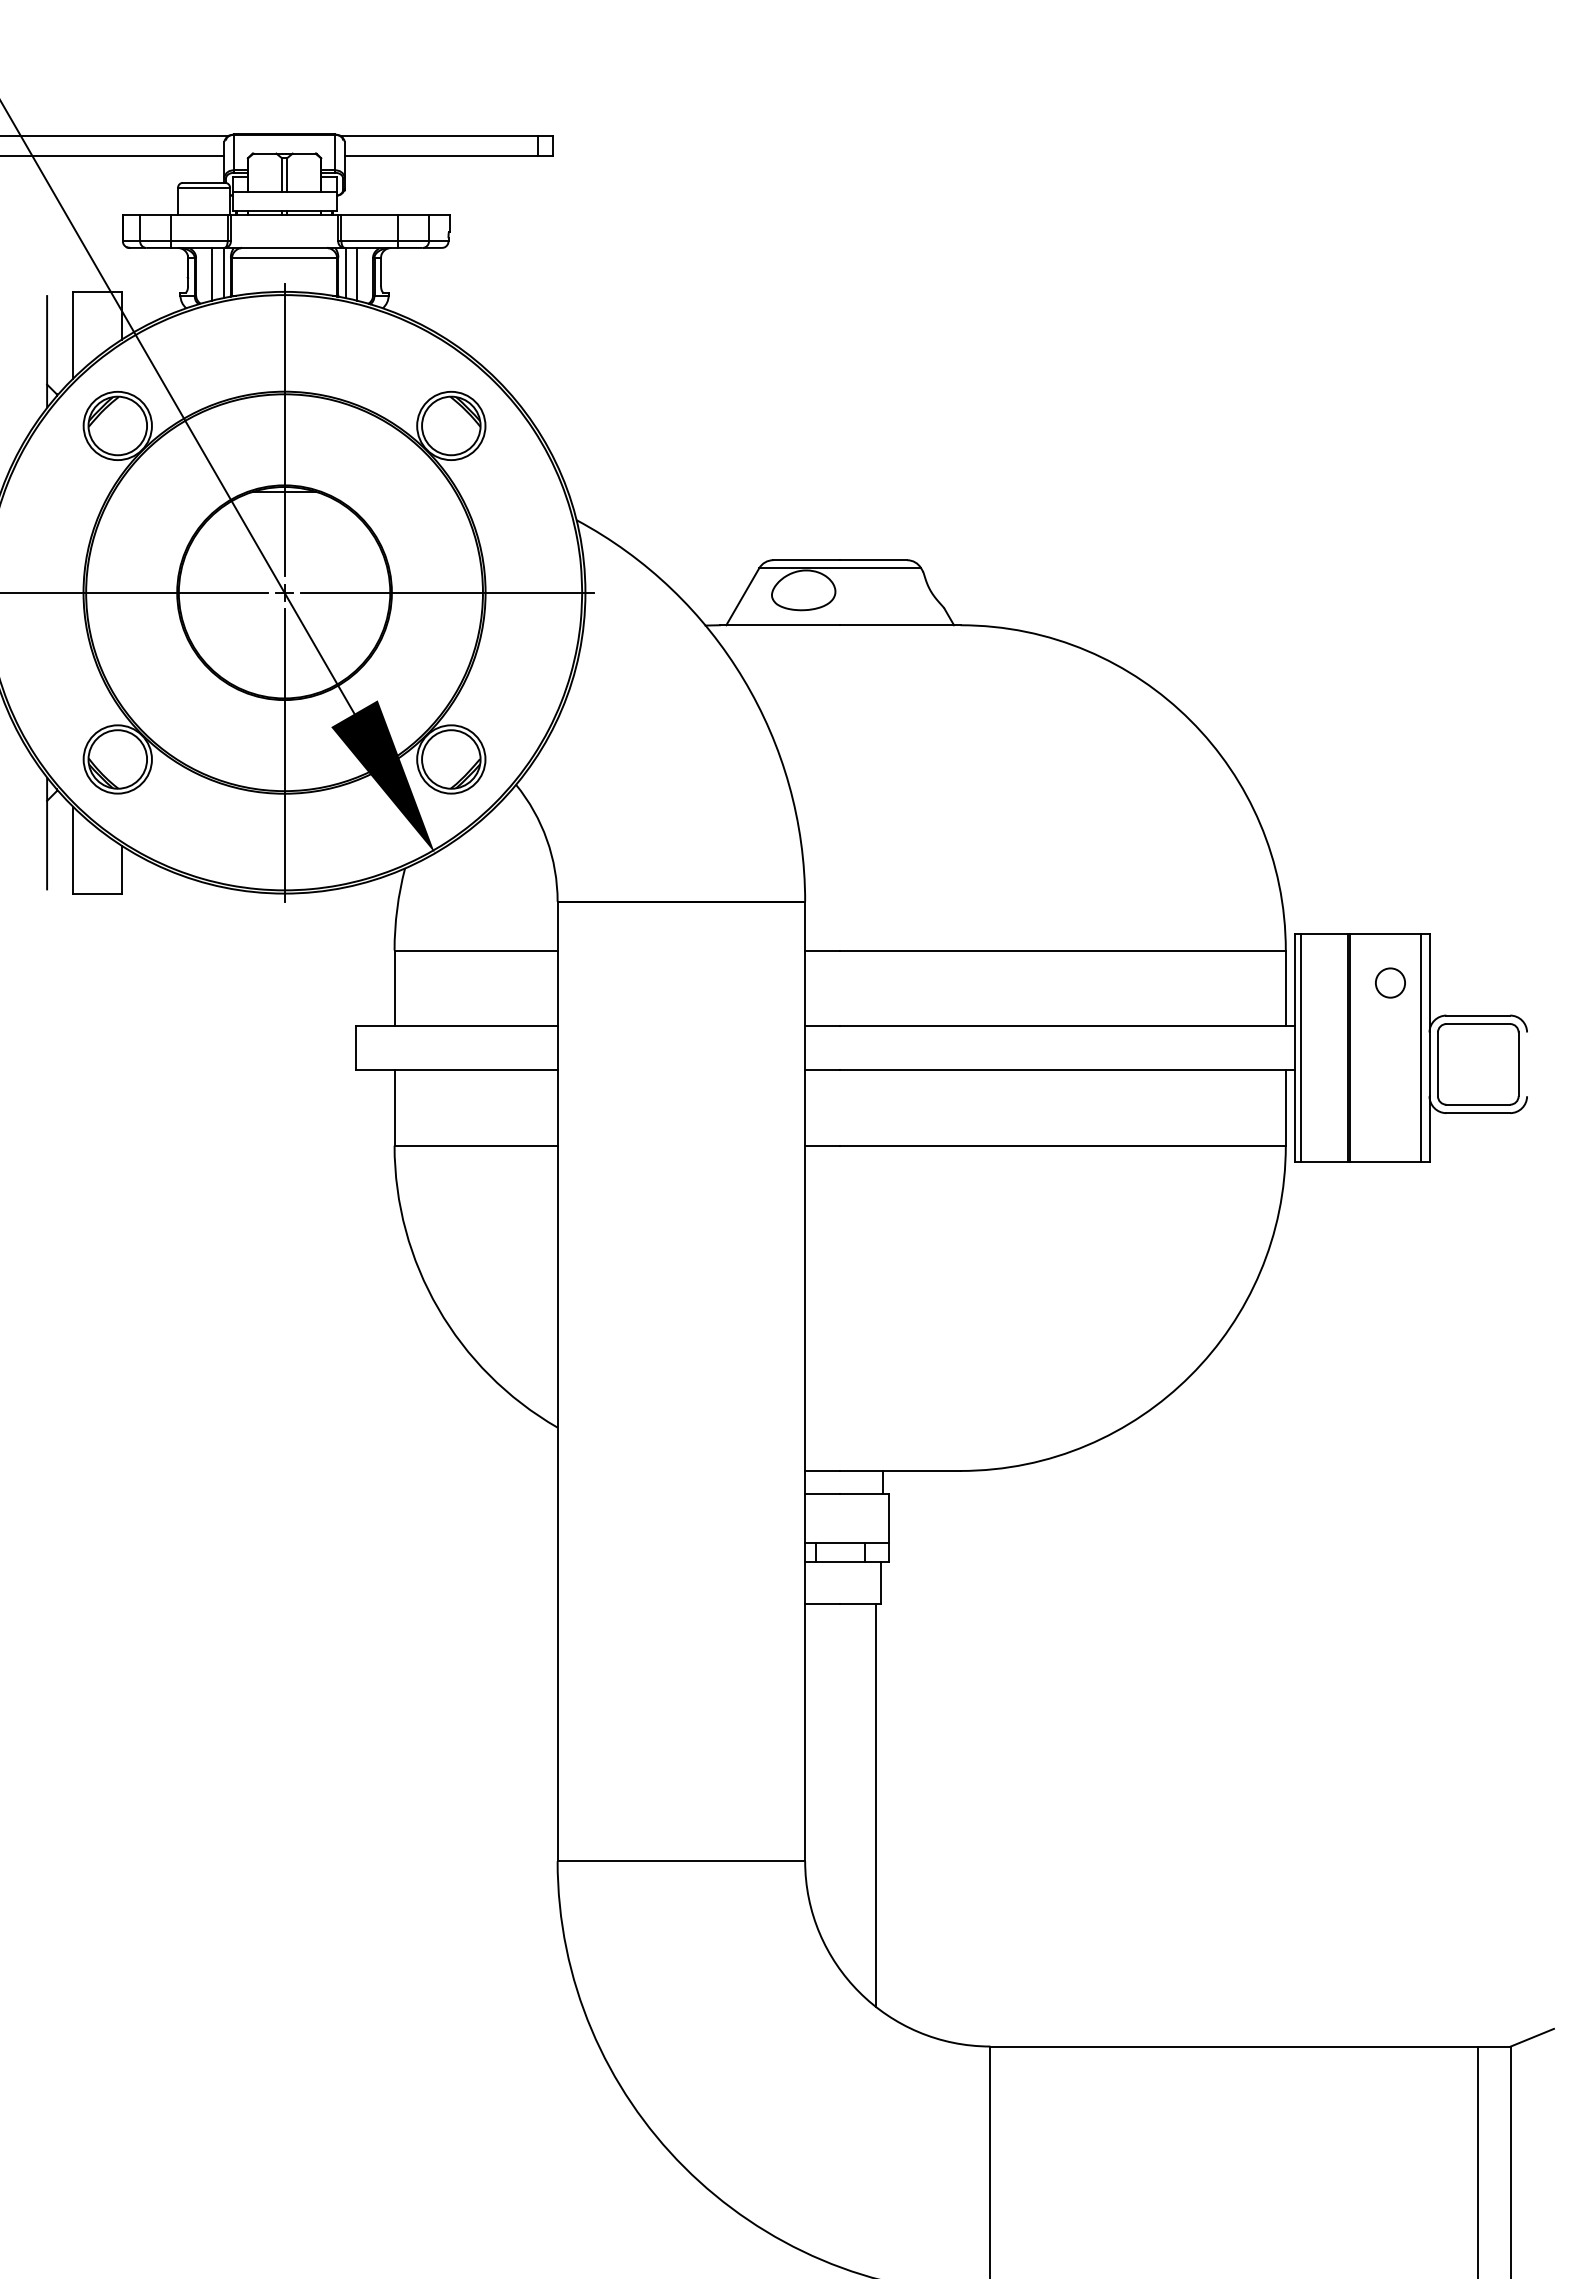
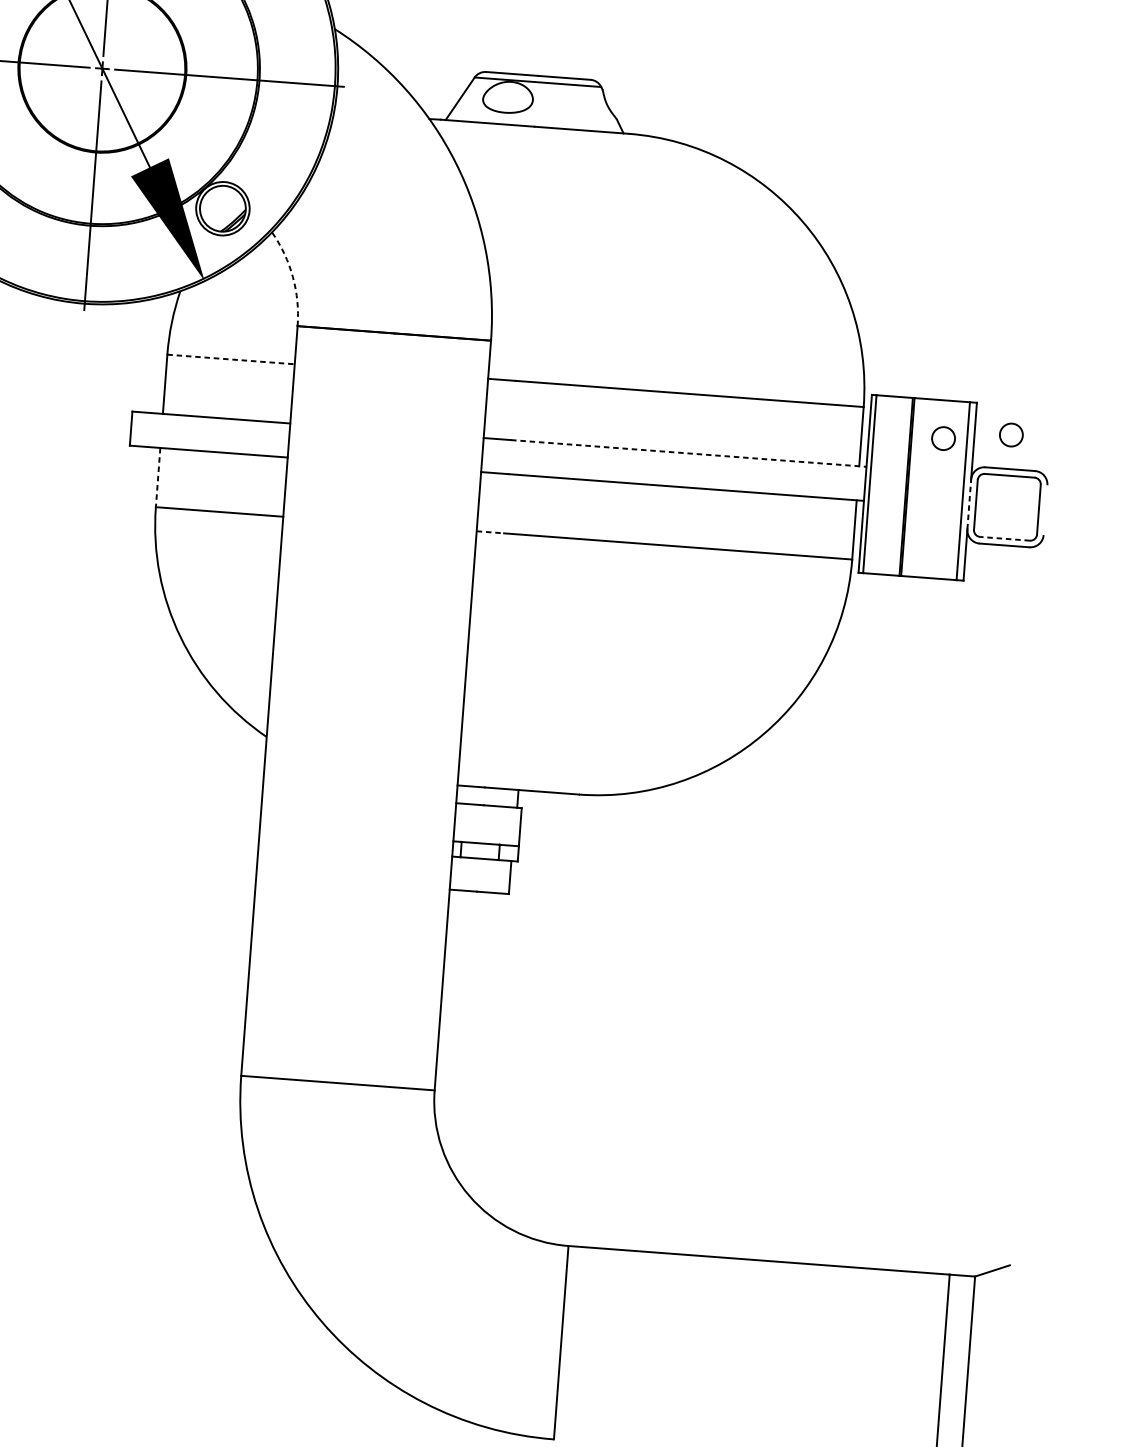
arc: (546, 839) -> (292, 276), solid -> dashed
line: (476, 950) -> (231, 359), solid -> dashed
circle: (1476, 971) -> (1011, 434), added
line: (1068, 1026) -> (689, 453), solid -> dashed
line: (1429, 1064) -> (969, 504), solid -> dashed
line: (1478, 1104) -> (1005, 538), solid -> dashed
line: (394, 1107) -> (158, 477), solid -> dashed
line: (822, 1145) -> (490, 532), solid -> dashed
line: (875, 1805) -> (492, 1050), removed

